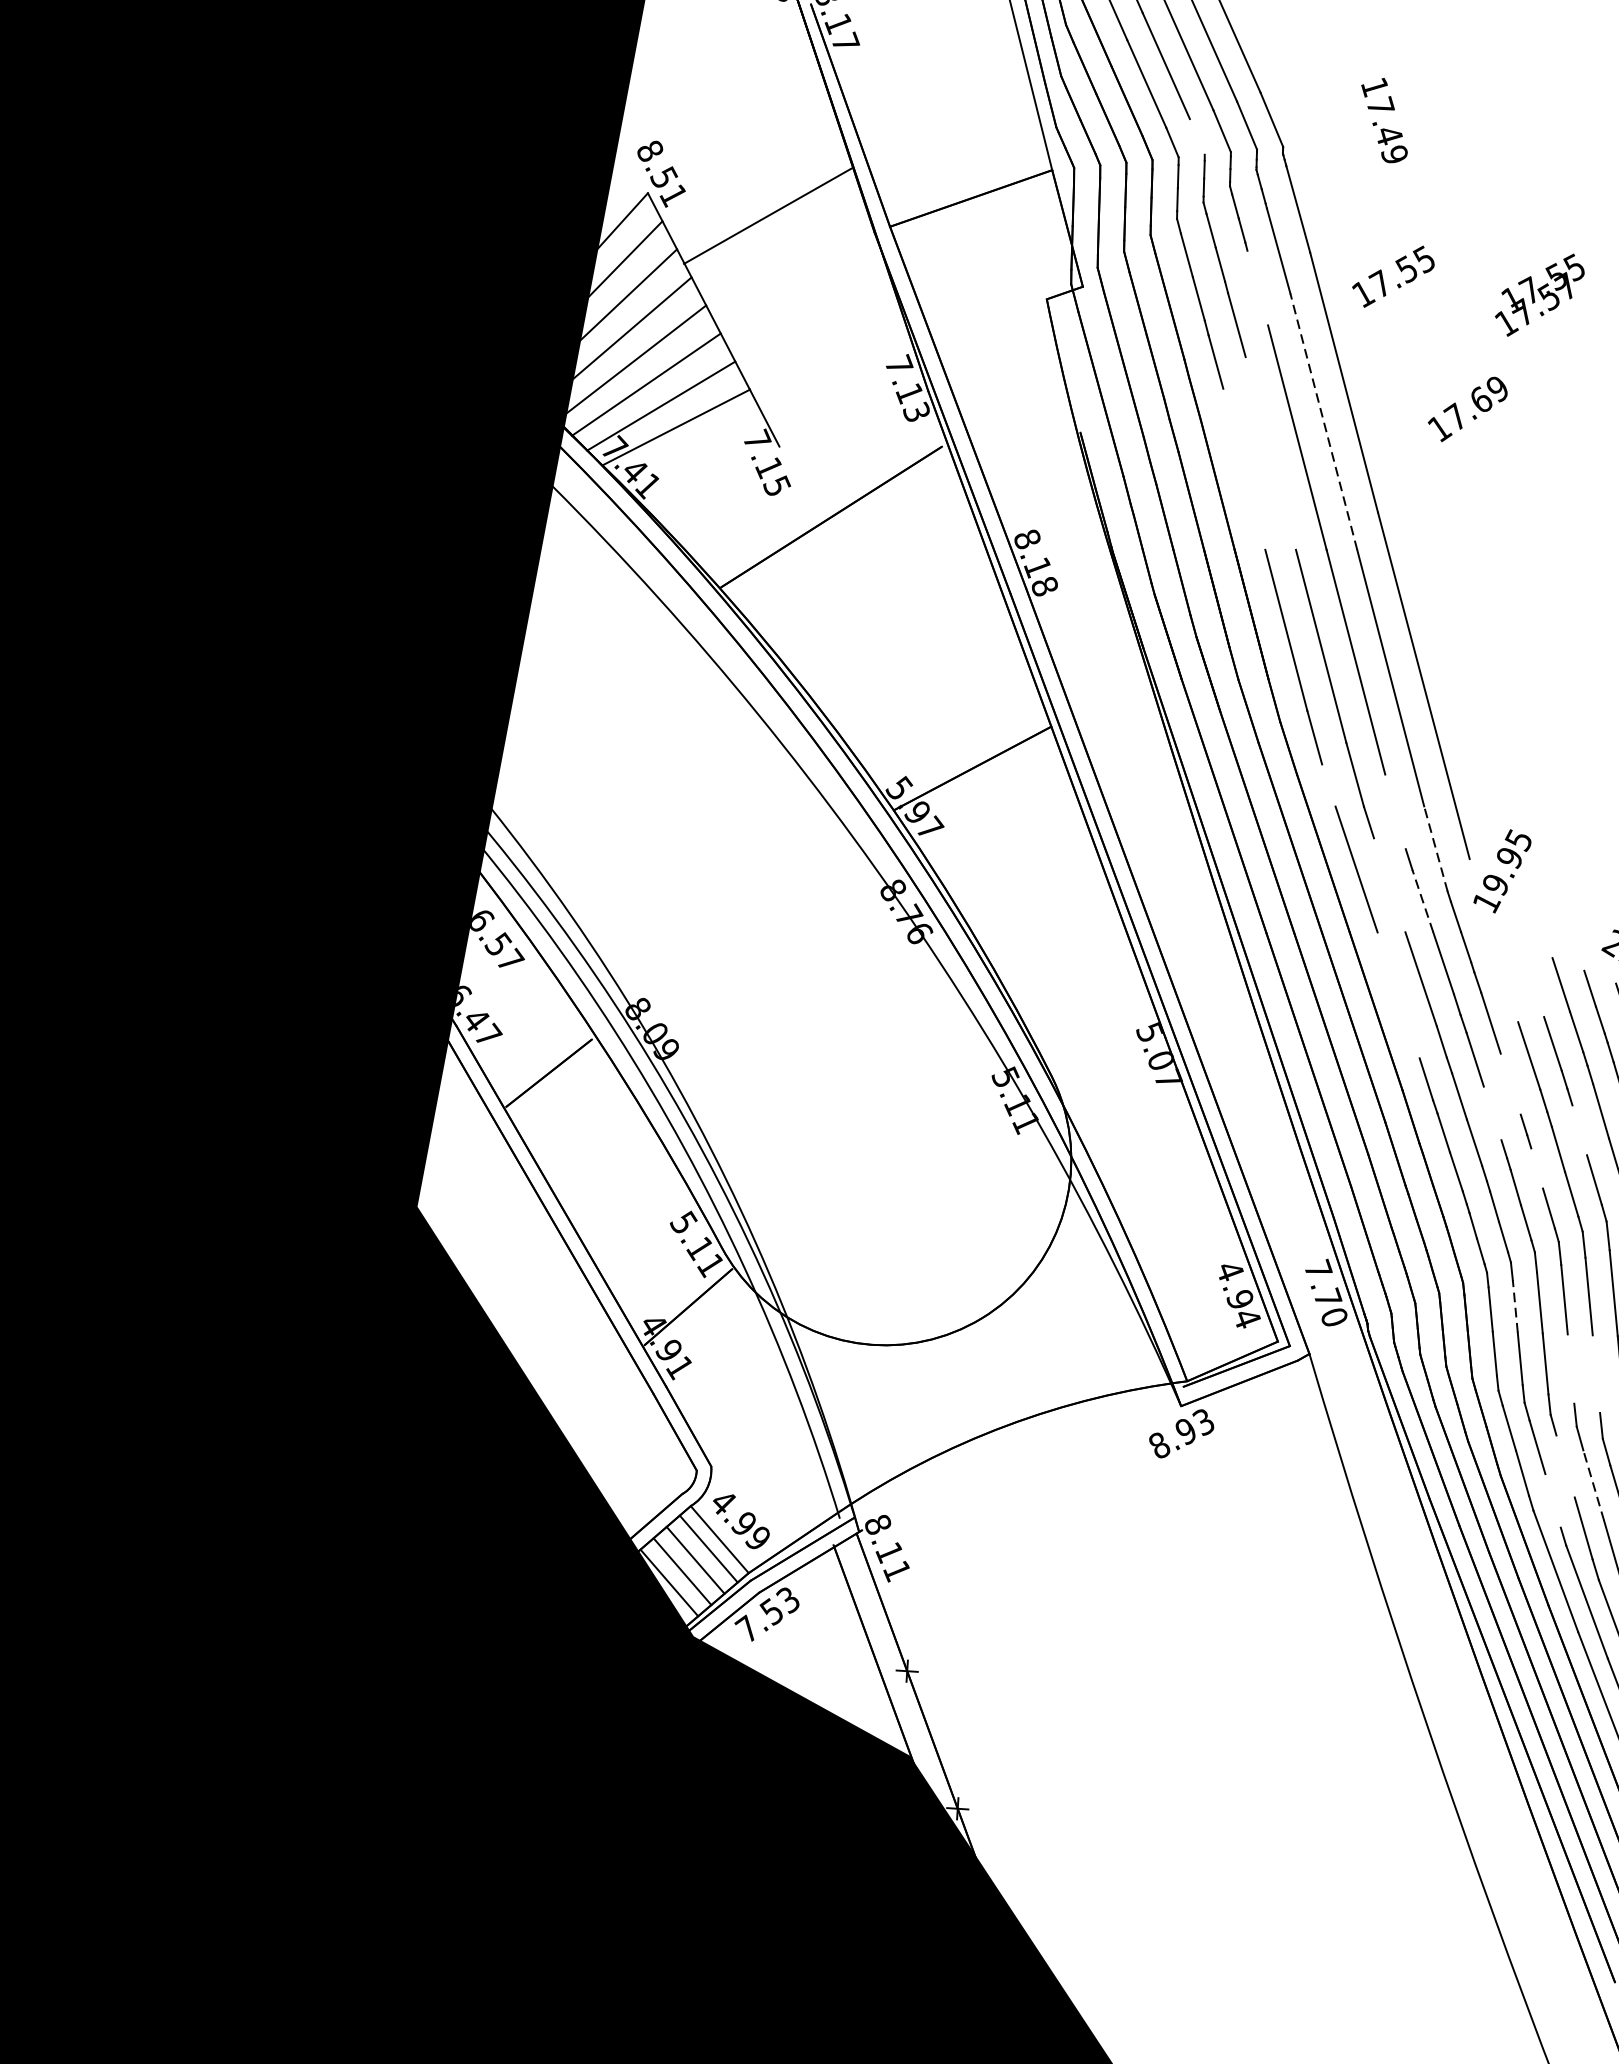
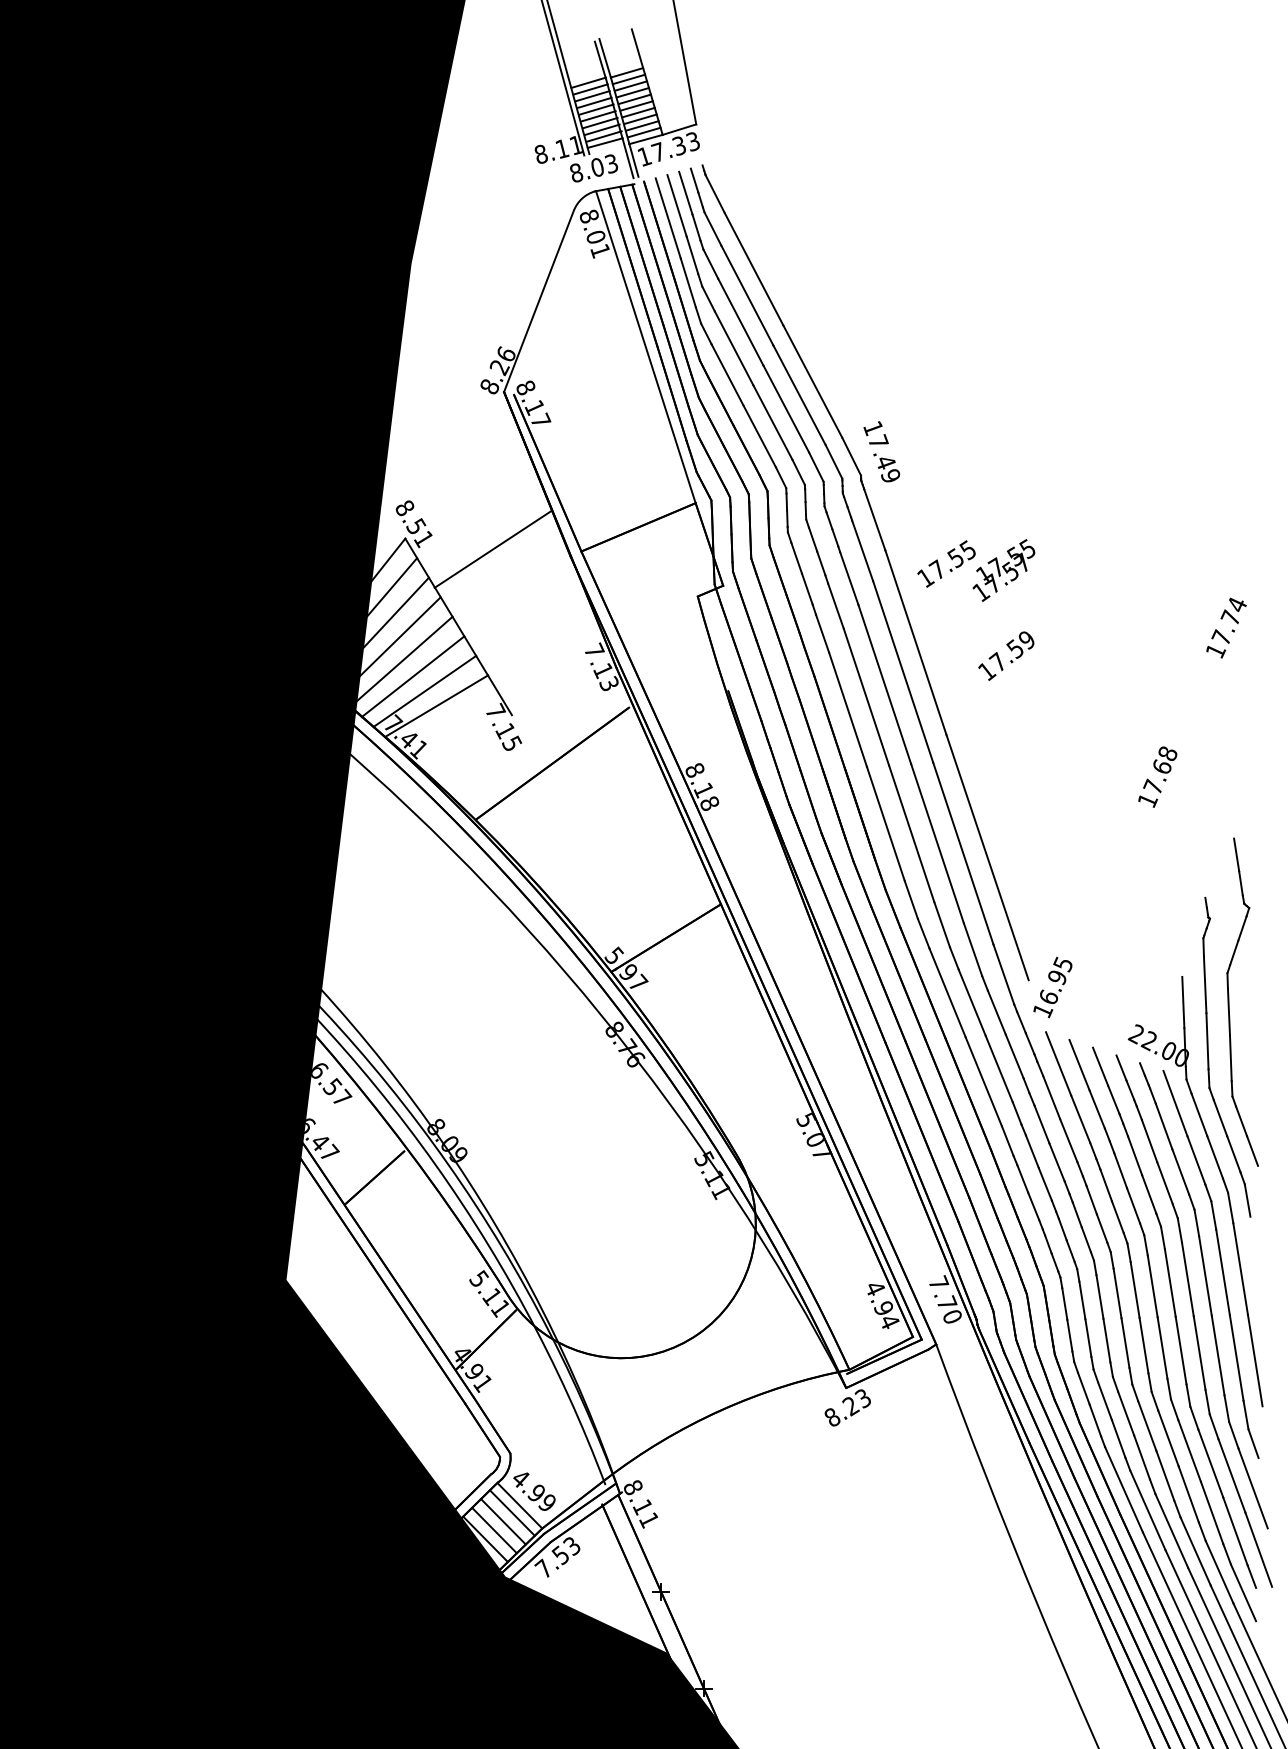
text: (1384, 119) -> (881, 451), moved
line: (1197, 135) -> (798, 471), added
line: (1258, 288) -> (849, 578), added
text: (1539, 295) -> (1003, 570), moved
text: (1479, 399) -> (1014, 648), 17.69 -> 17.59
line: (1324, 421) -> (903, 671), dashed -> solid
line: (1270, 452) -> (866, 696), added
line: (1243, 468) -> (847, 709), added
line: (1328, 785) -> (923, 933), added
line: (1394, 811) -> (972, 949), added
line: (1435, 848) -> (1003, 974), dashed -> solid
line: (1388, 884) -> (971, 1002), added
text: (1495, 884) -> (1048, 997), 19.95 -> 16.95
line: (1422, 900) -> (996, 1012), dashed -> solid
line: (1503, 976) -> (1058, 1063), added
line: (1532, 980) -> (1079, 1064), added
line: (1398, 994) -> (983, 1081), added
line: (1510, 1084) -> (1068, 1140), added
line: (1491, 1113) -> (1056, 1162), added
line: (1579, 1130) -> (1120, 1170), added
line: (1536, 1167) -> (1091, 1199), added
line: (1515, 1304) -> (1082, 1299), dashed -> solid
line: (1571, 1368) -> (1125, 1342), added
line: (1595, 1373) -> (1143, 1345), added
text: (1185, 1433) -> (850, 1407), 8.93 -> 8.23
line: (1566, 1466) -> (1126, 1413), added
line: (1593, 1486) -> (1147, 1426), dashed -> solid
line: (1552, 1500) -> (1118, 1438), added

